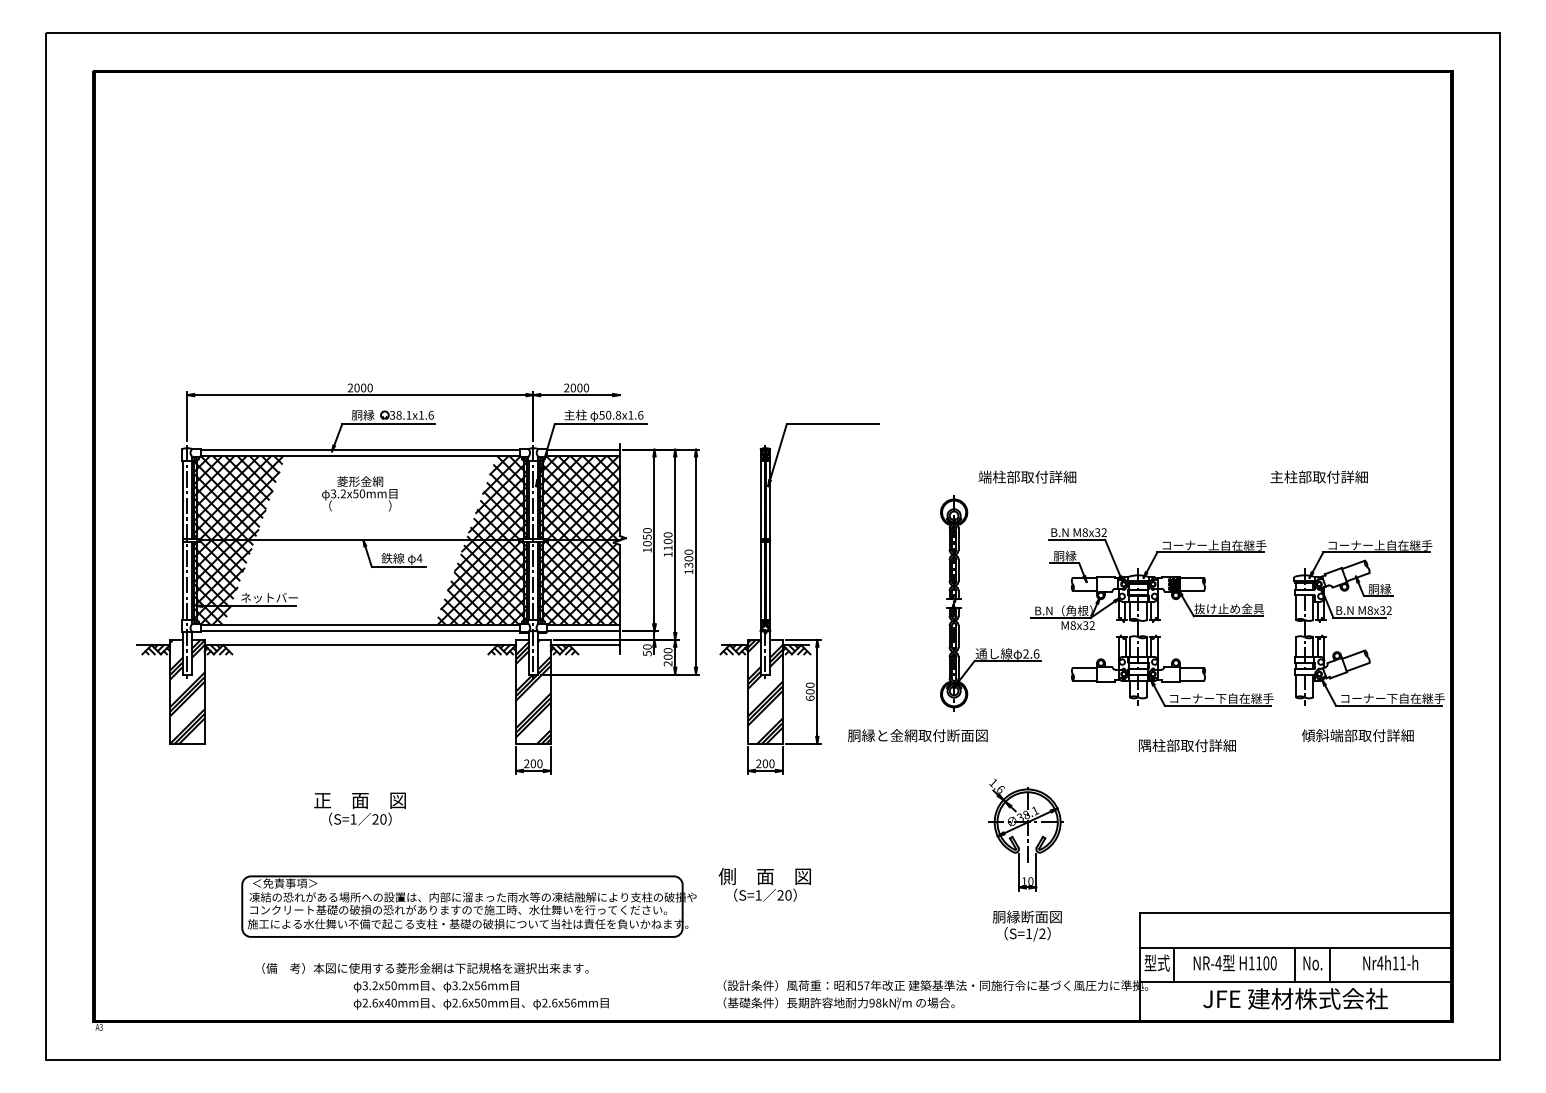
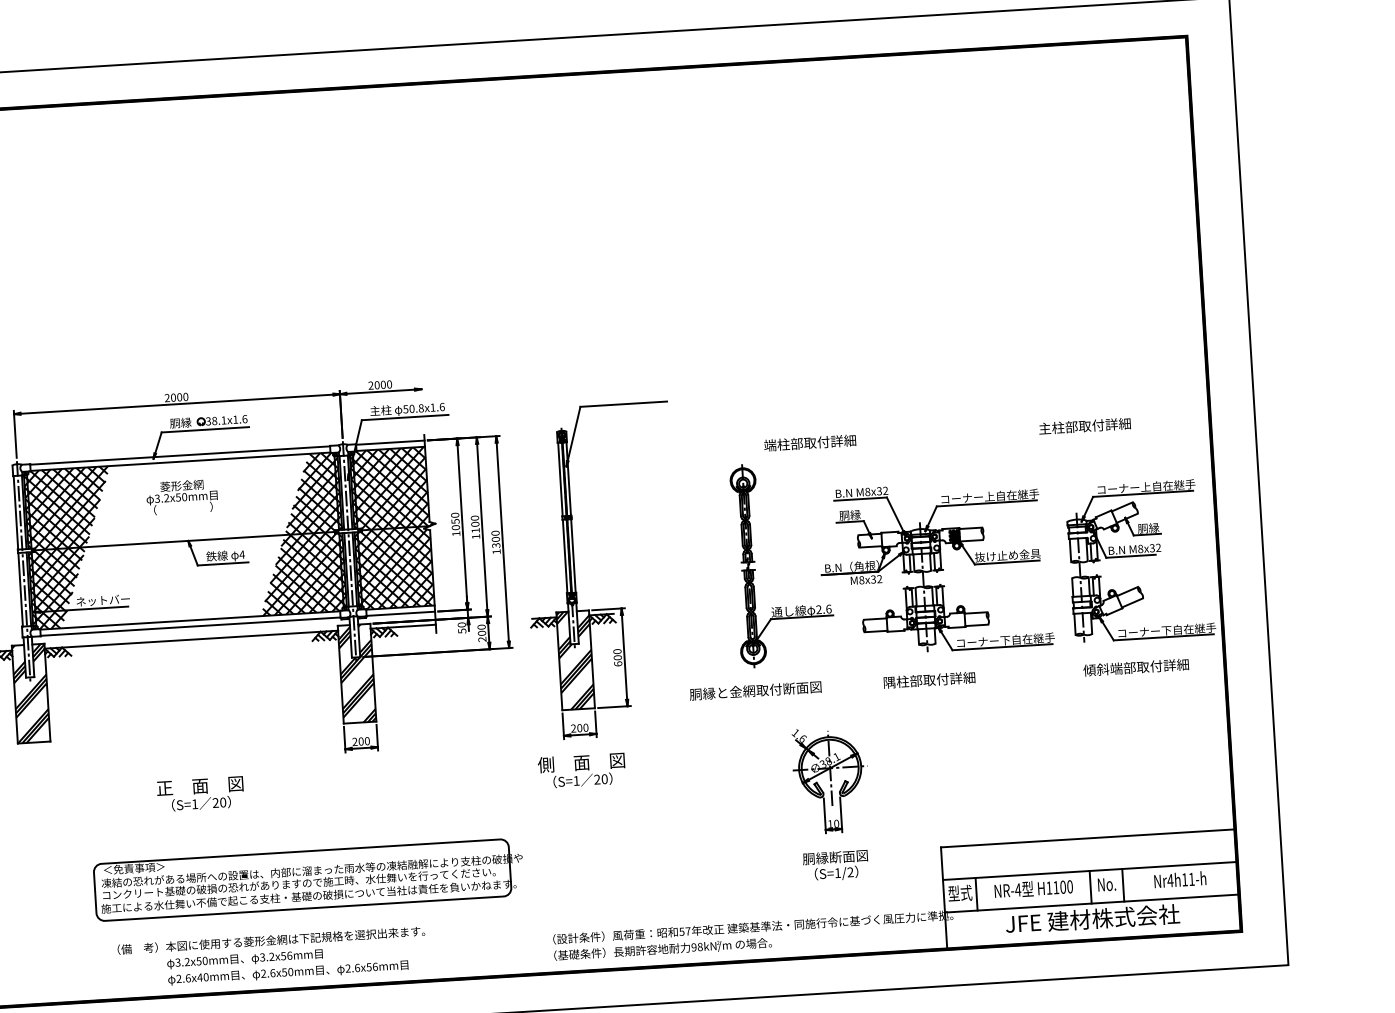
text: (917, 735) -> (755, 690), moved
text: (1187, 745) -> (929, 680), moved
text: (764, 884) -> (581, 770), moved
text: (480, 995) -> (287, 965), moved

